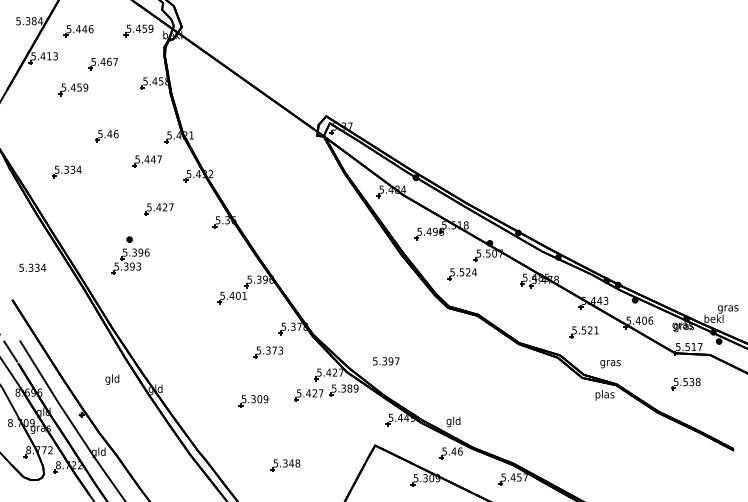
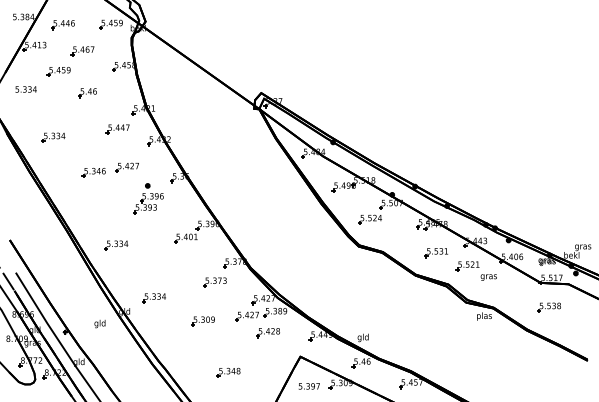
part: (106, 136) -> (87, 93), moved
part: (116, 215) -> (93, 172), added
part: (130, 255) -> (148, 198), moved
text: (31, 267) -> (25, 89), moved
part: (145, 306) -> (116, 245), added
part: (545, 316) -> (436, 253), added
text: (385, 361) -> (308, 386), moved
text: (610, 364) -> (488, 277), moved
part: (191, 372) -> (153, 298), added
text: (111, 380) -> (99, 324), moved
part: (334, 416) -> (267, 333), added

